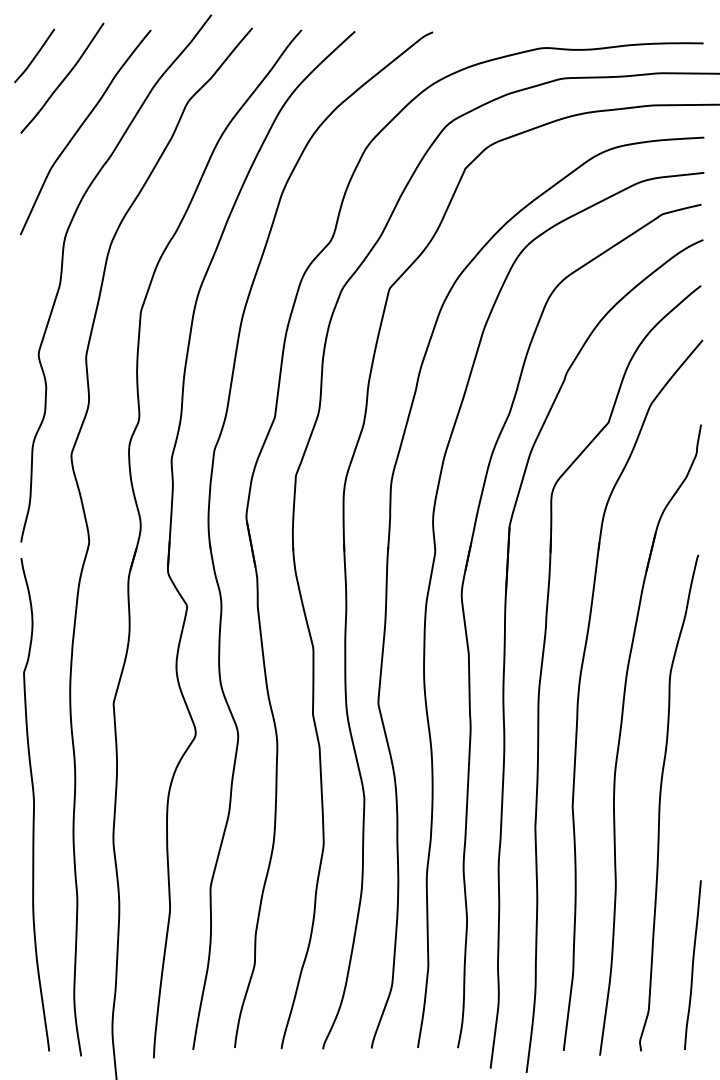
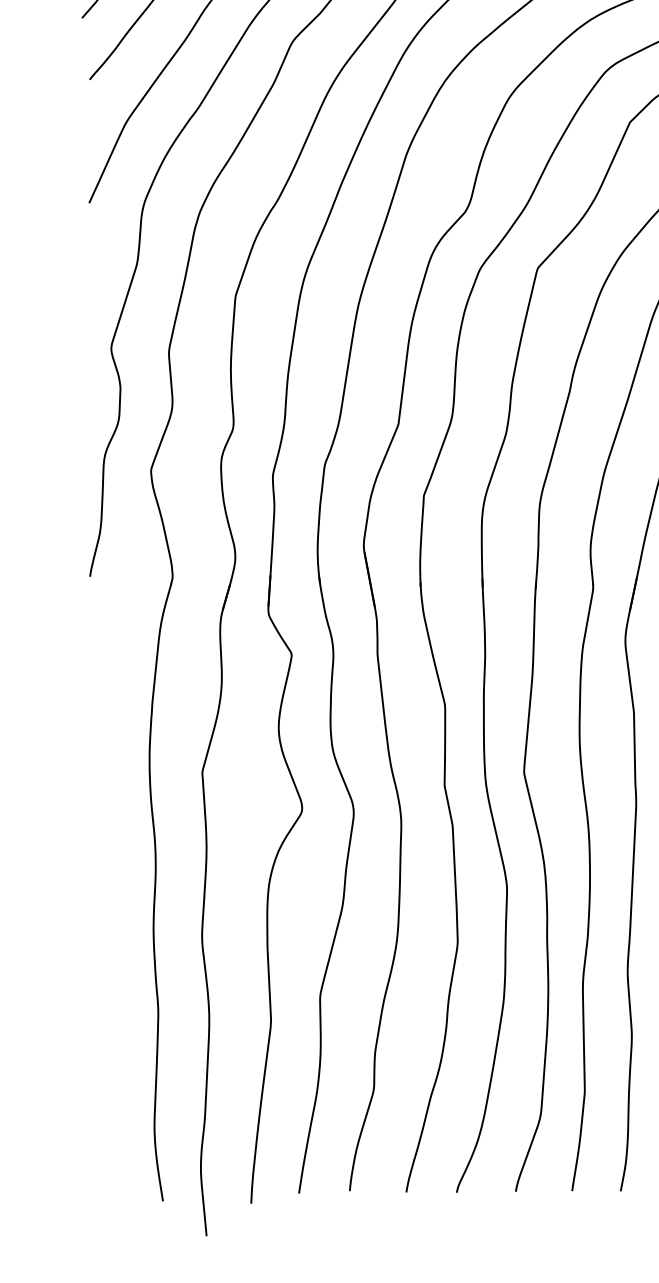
curve: (34, 804) -> (106, 895), removed

